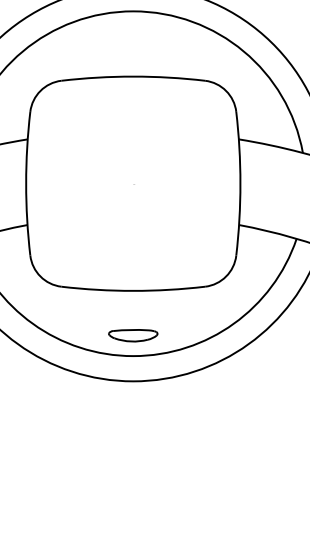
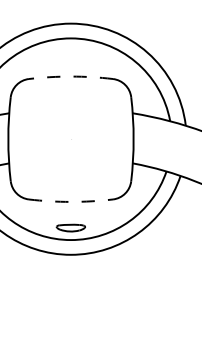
arc: (132, 76) -> (70, 76), solid -> dashed
arc: (132, 290) -> (70, 201), solid -> dashed

